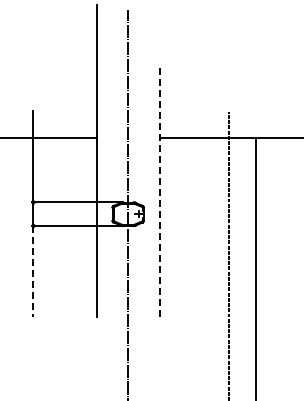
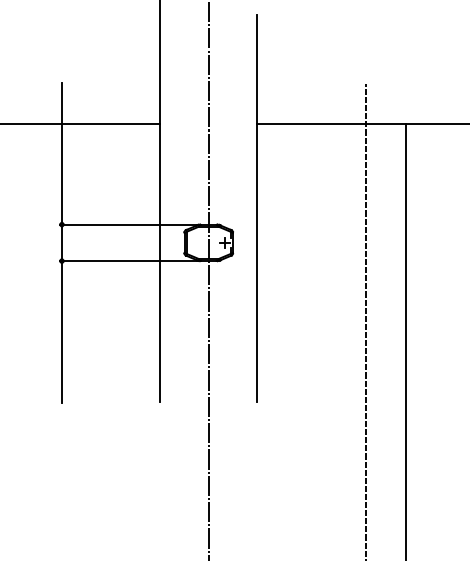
line: (159, 192) -> (257, 209), dashed -> solid
line: (33, 271) -> (61, 331), dashed -> solid

